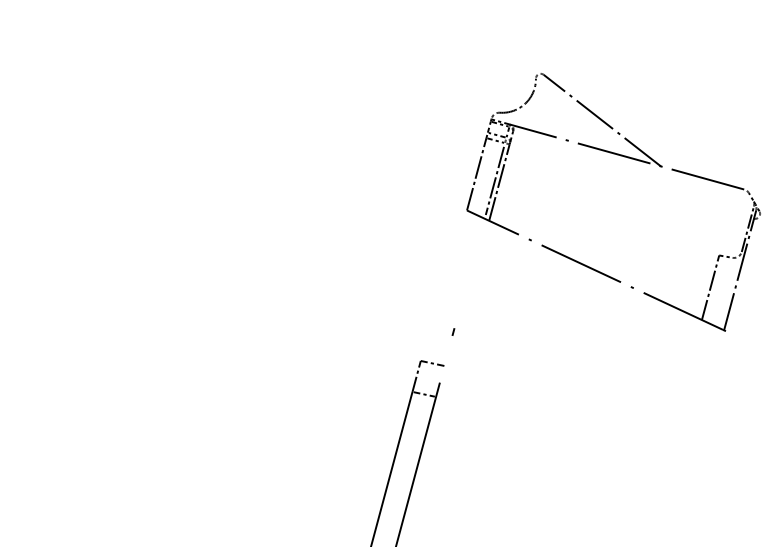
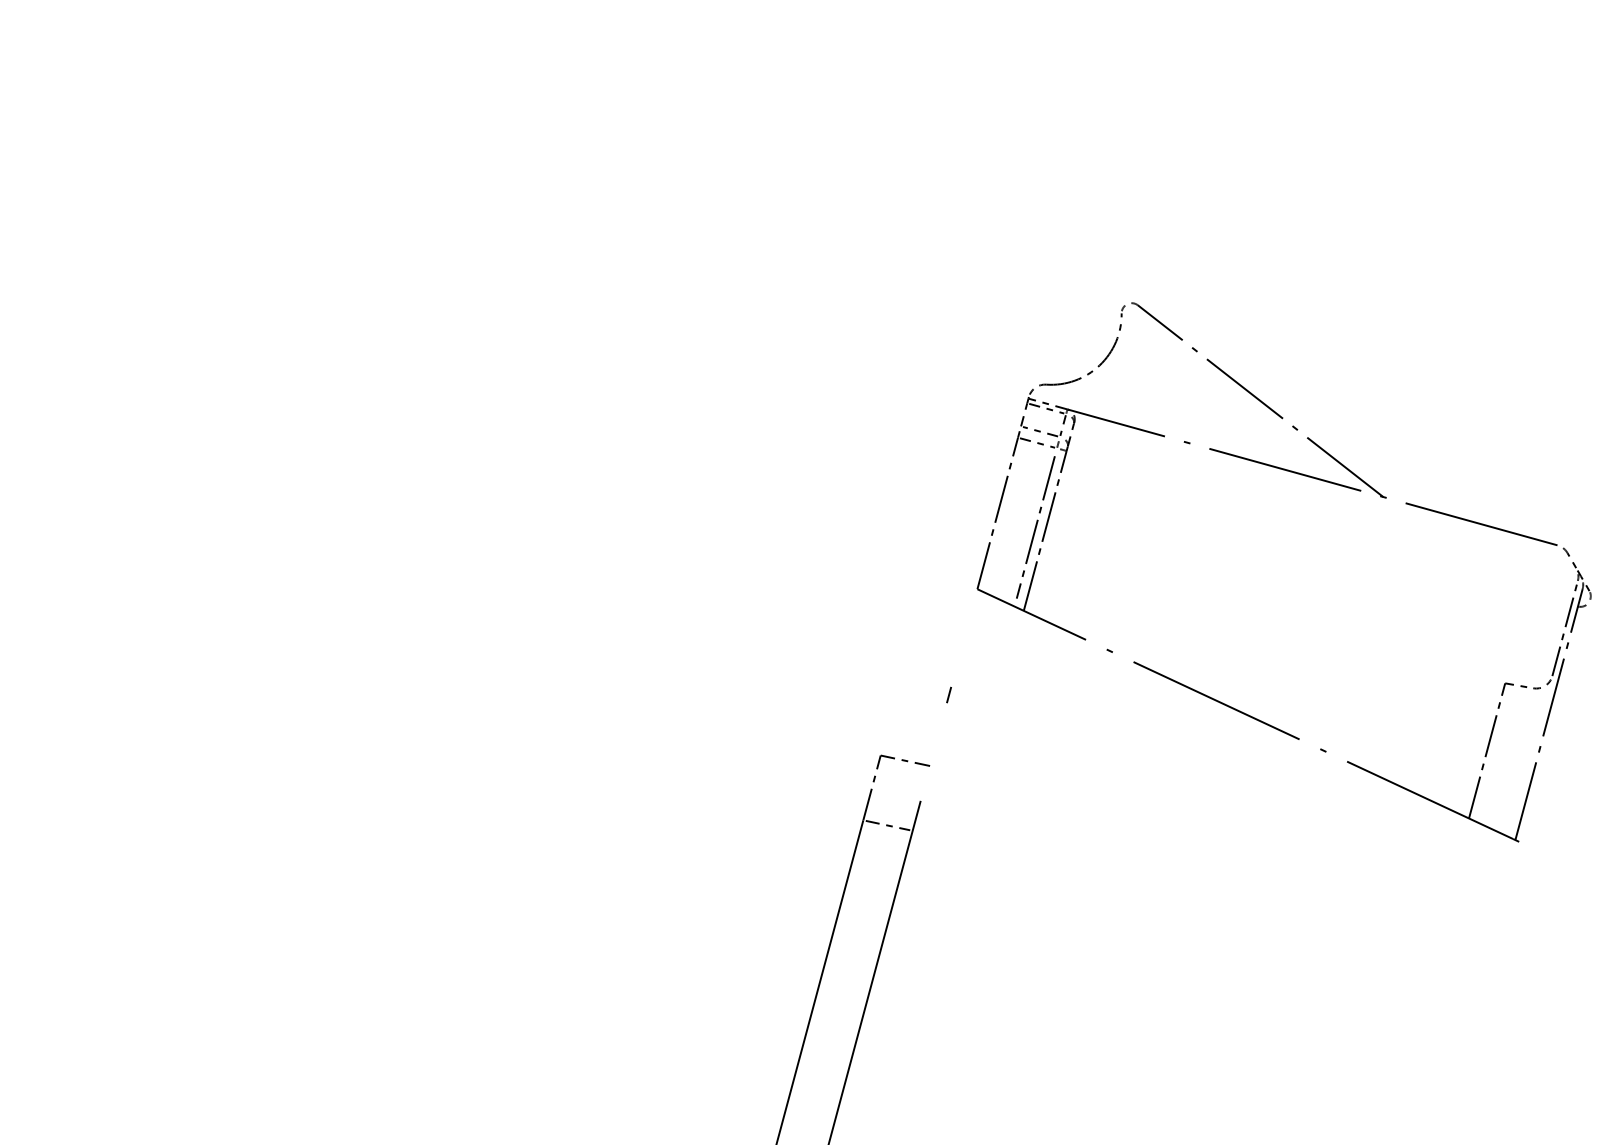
part: (627, 158) -> (1313, 480), moved

